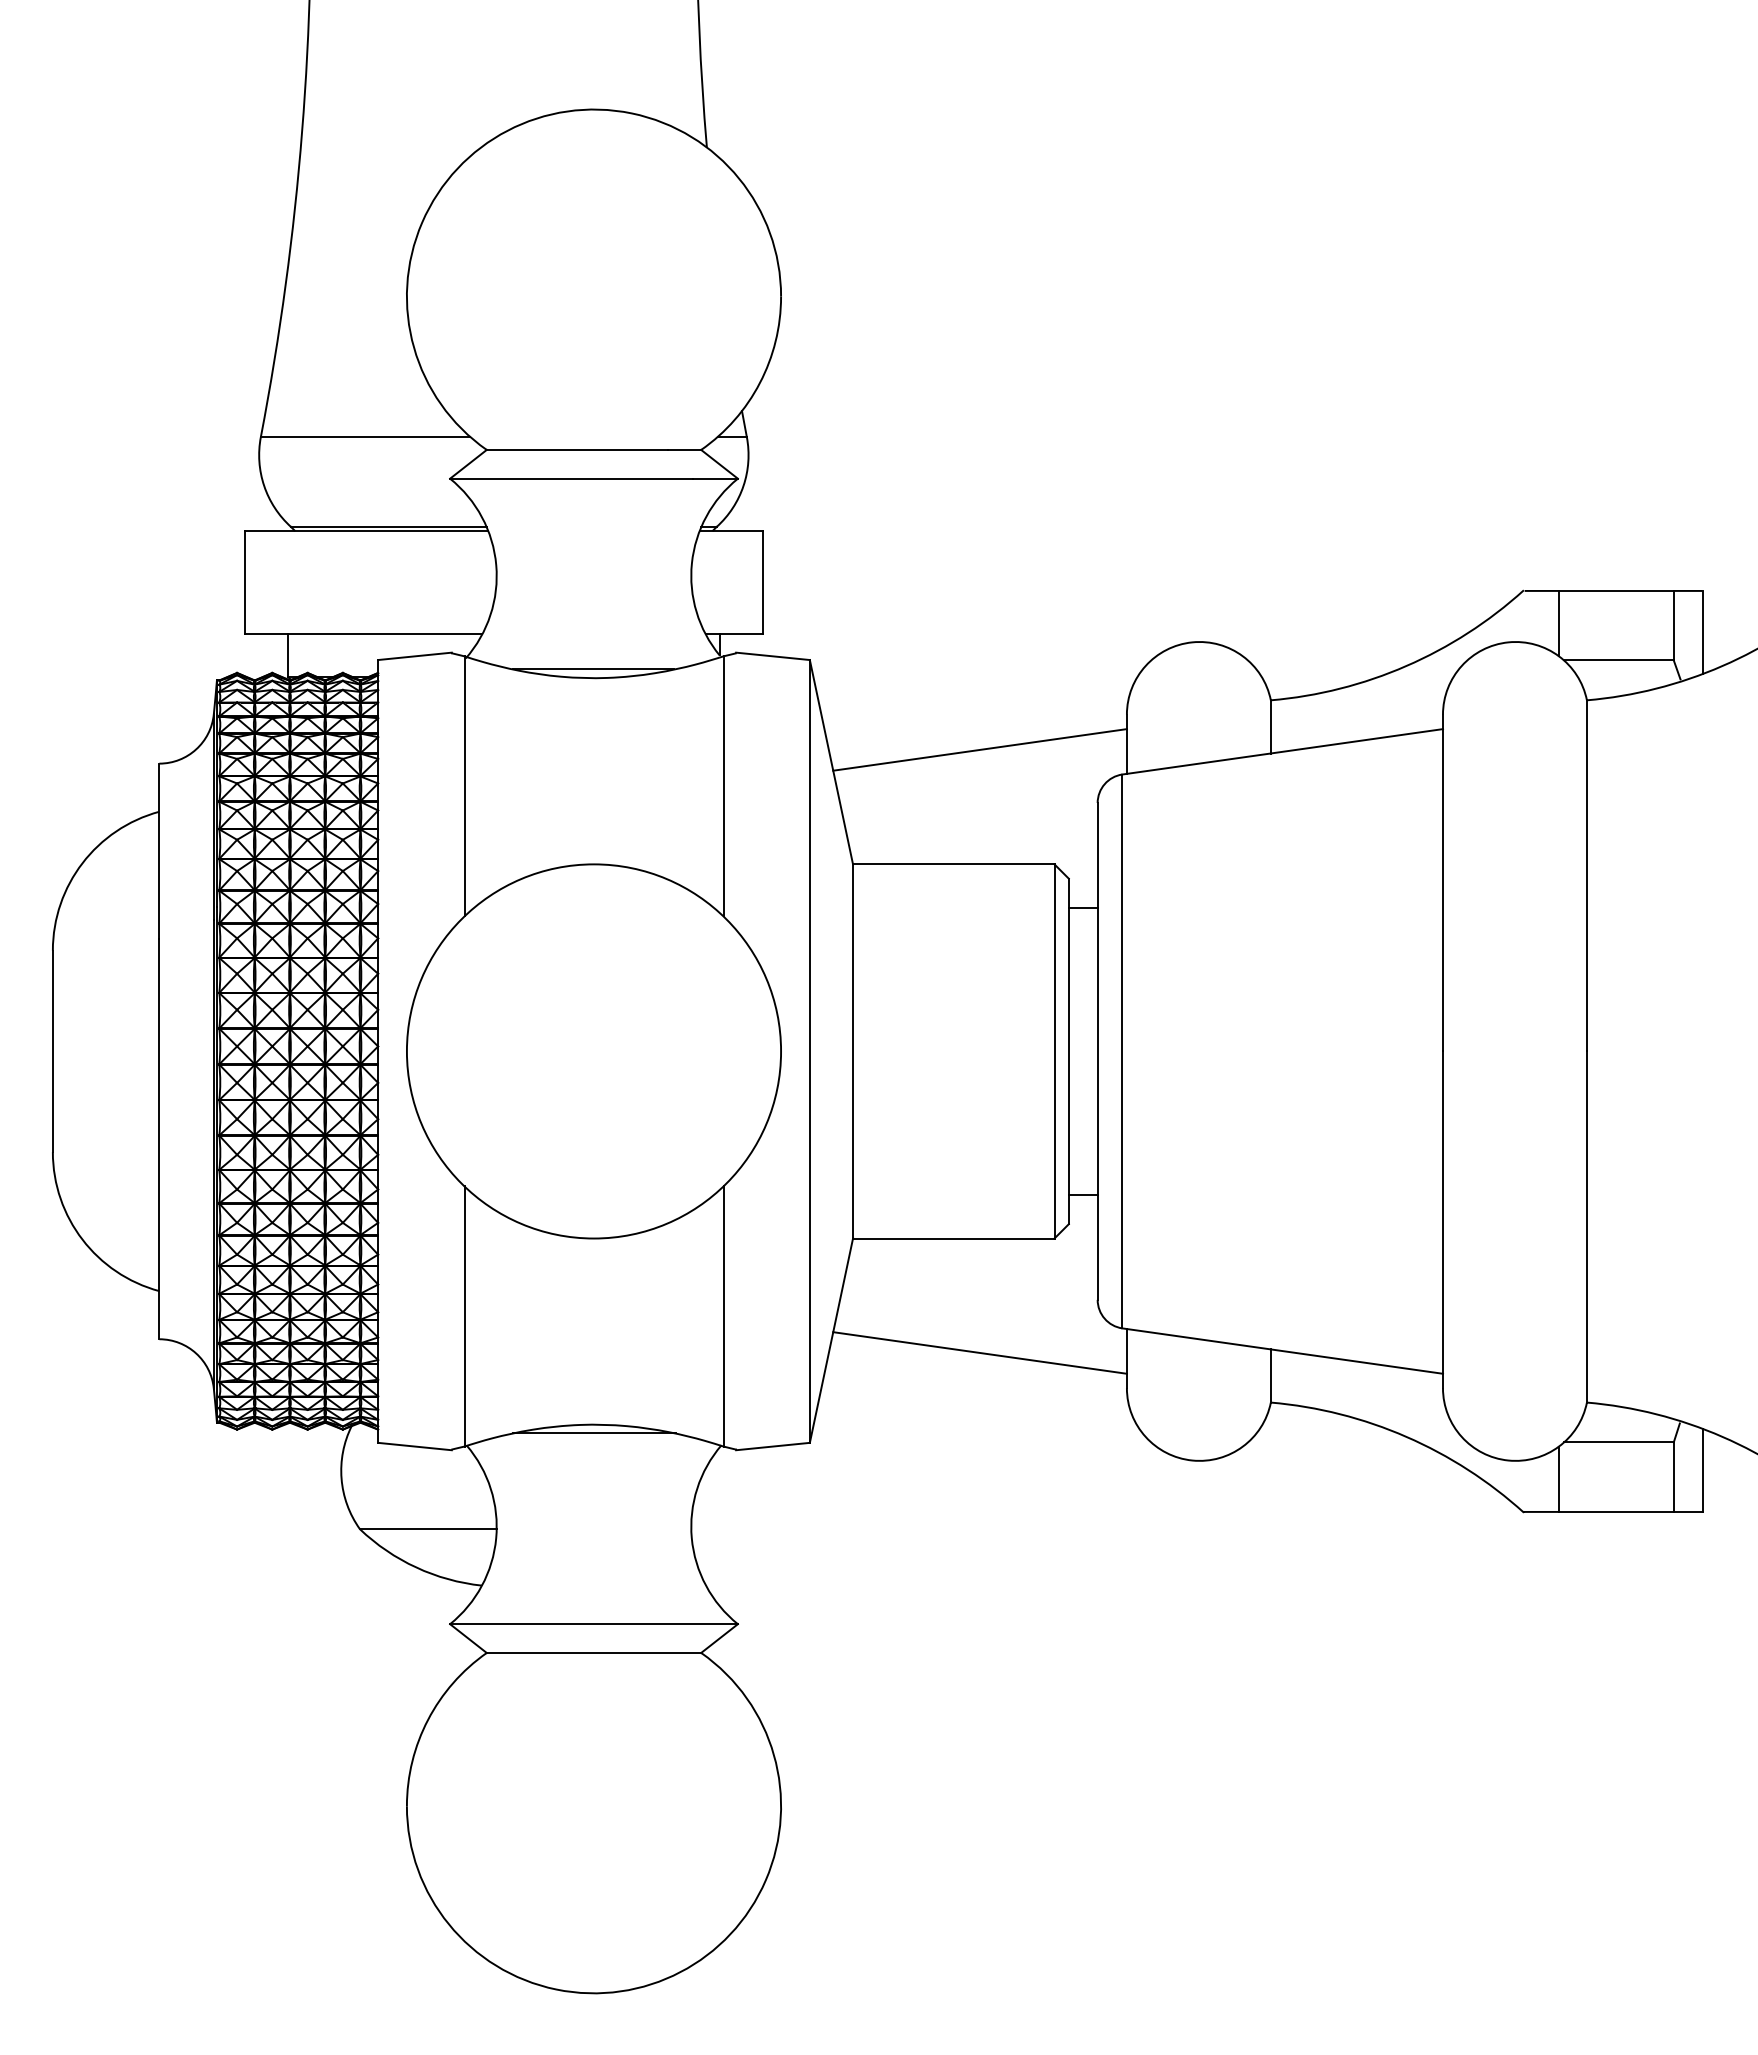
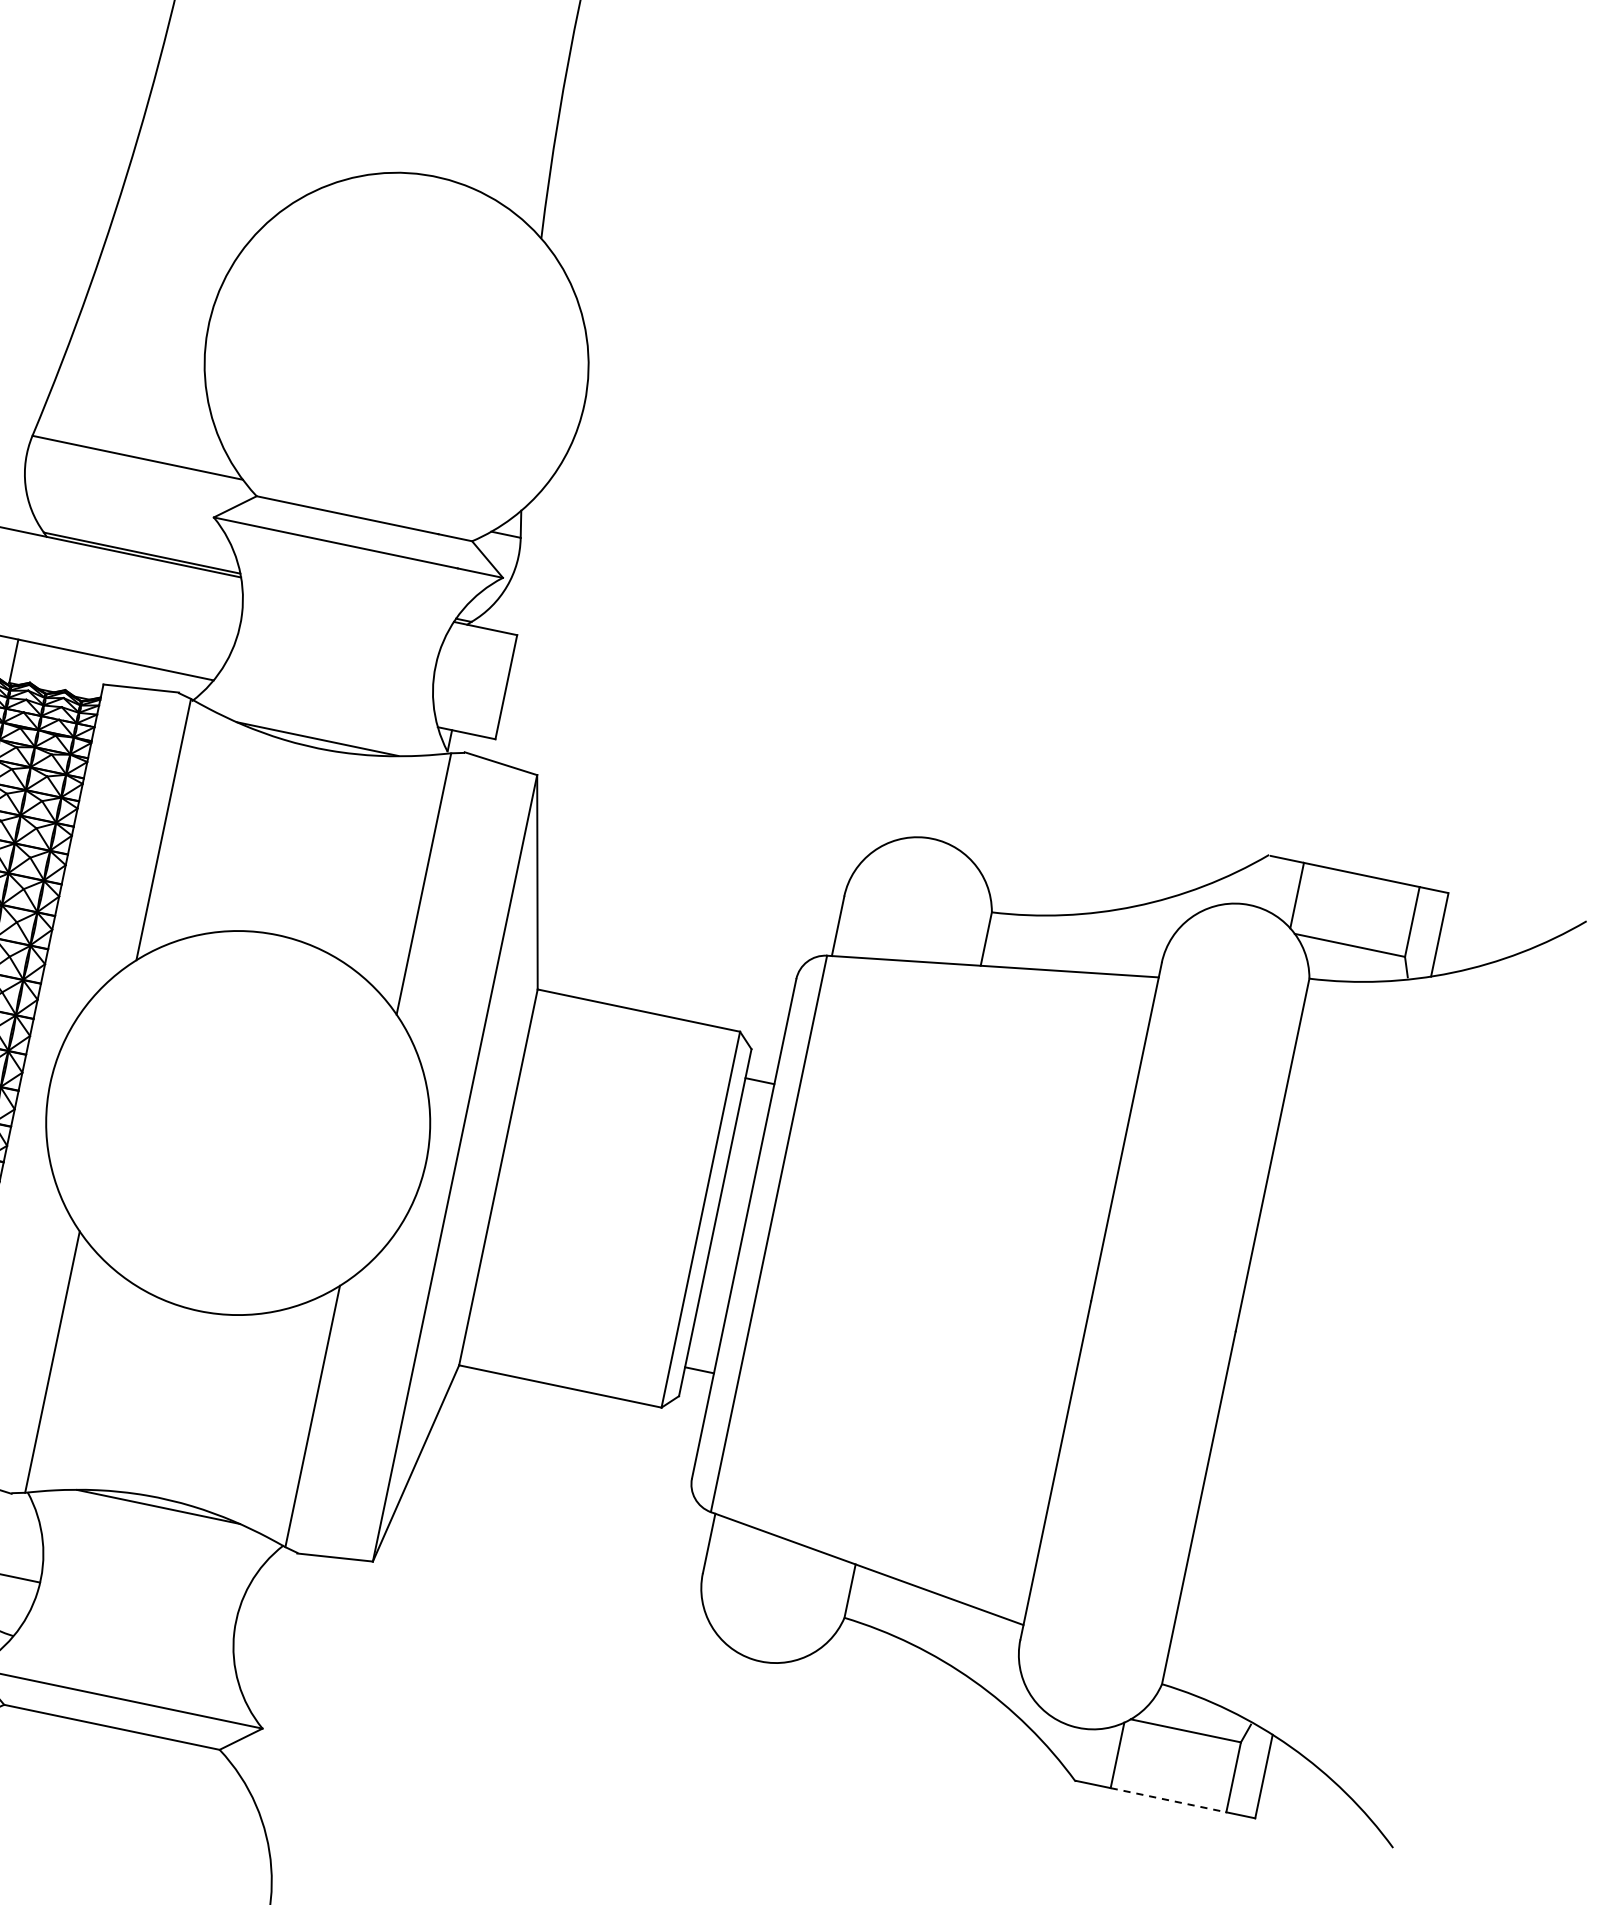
line: (979, 749) -> (688, 900), removed
line: (979, 1352) -> (562, 1506), removed
line: (1616, 1511) -> (1168, 1799), solid -> dashed

